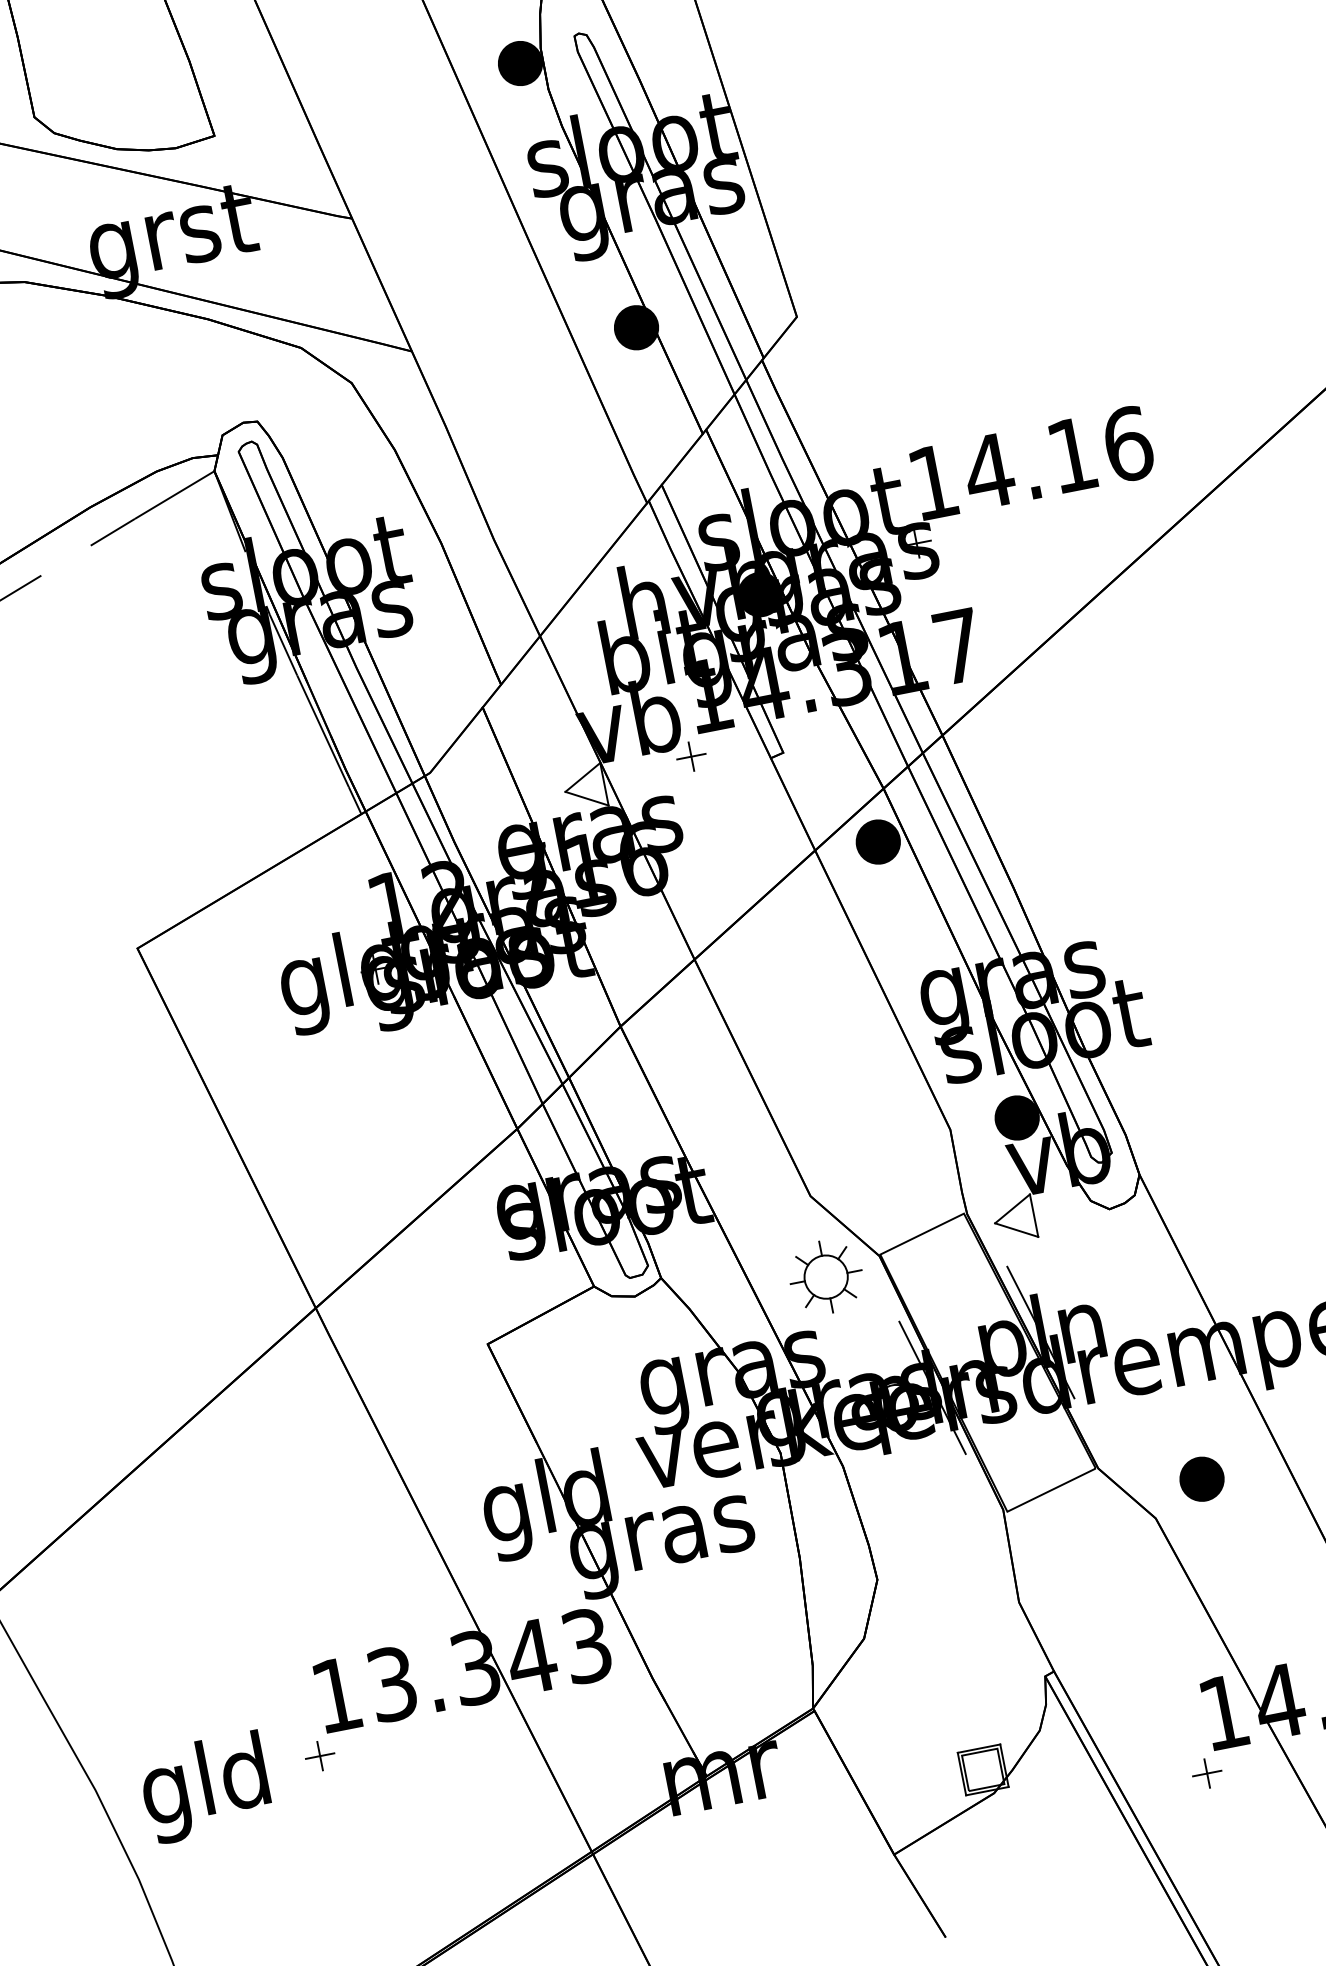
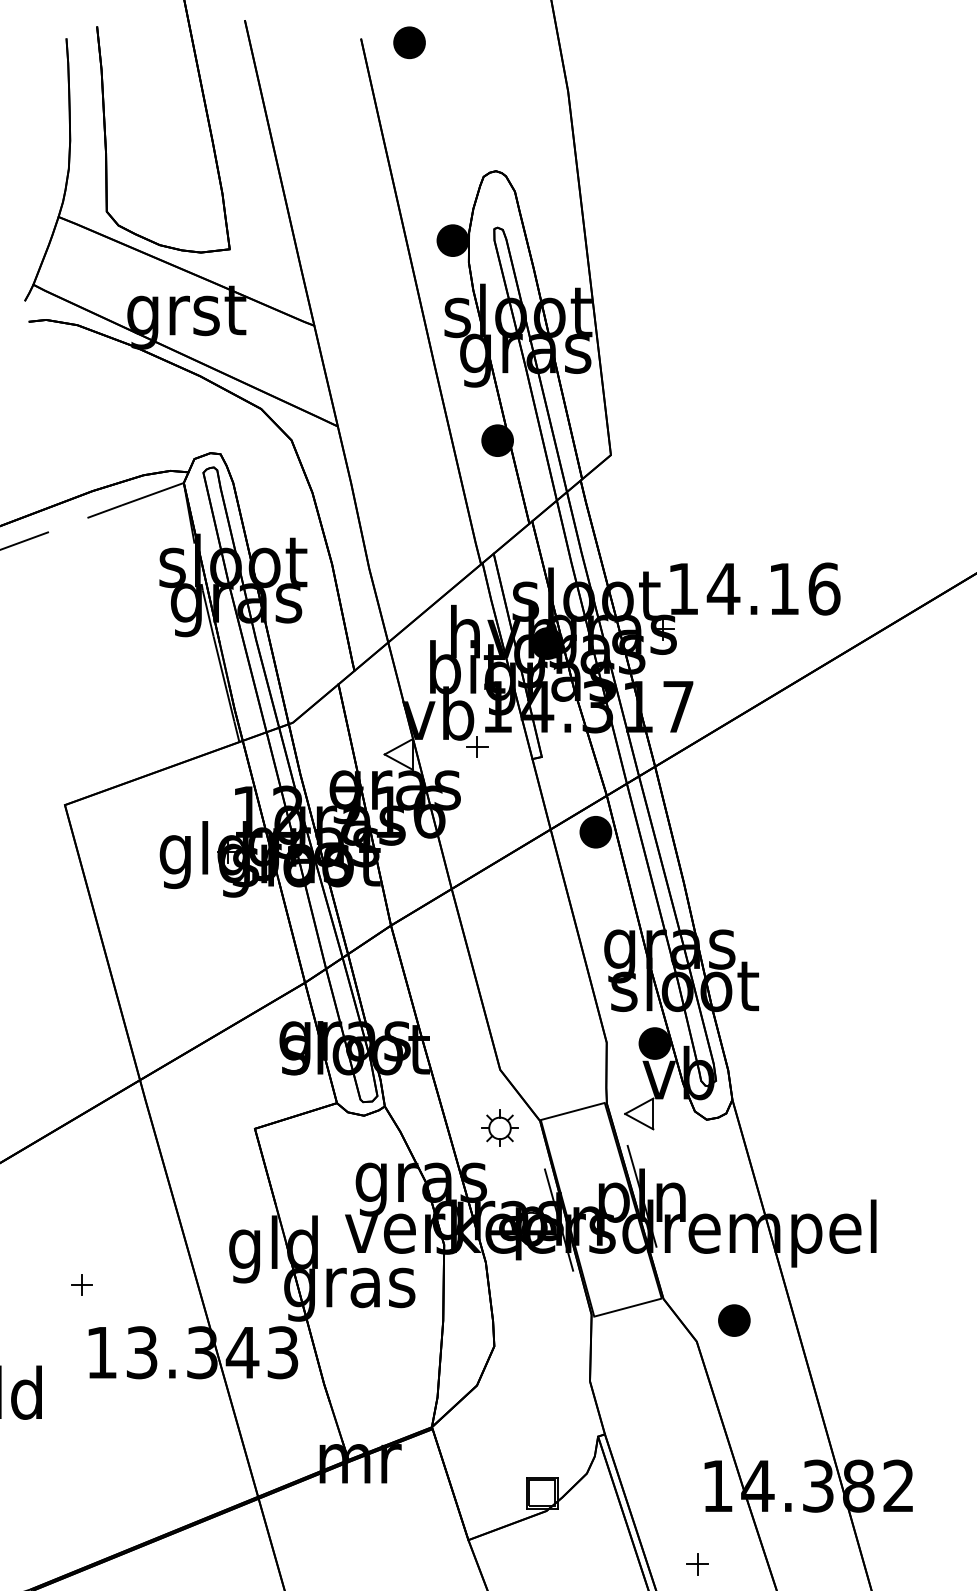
part: (825, 1277) -> (499, 1128), size x0.7
part: (319, 1755) -> (81, 1284), moved
part: (1206, 1773) -> (697, 1564), moved

